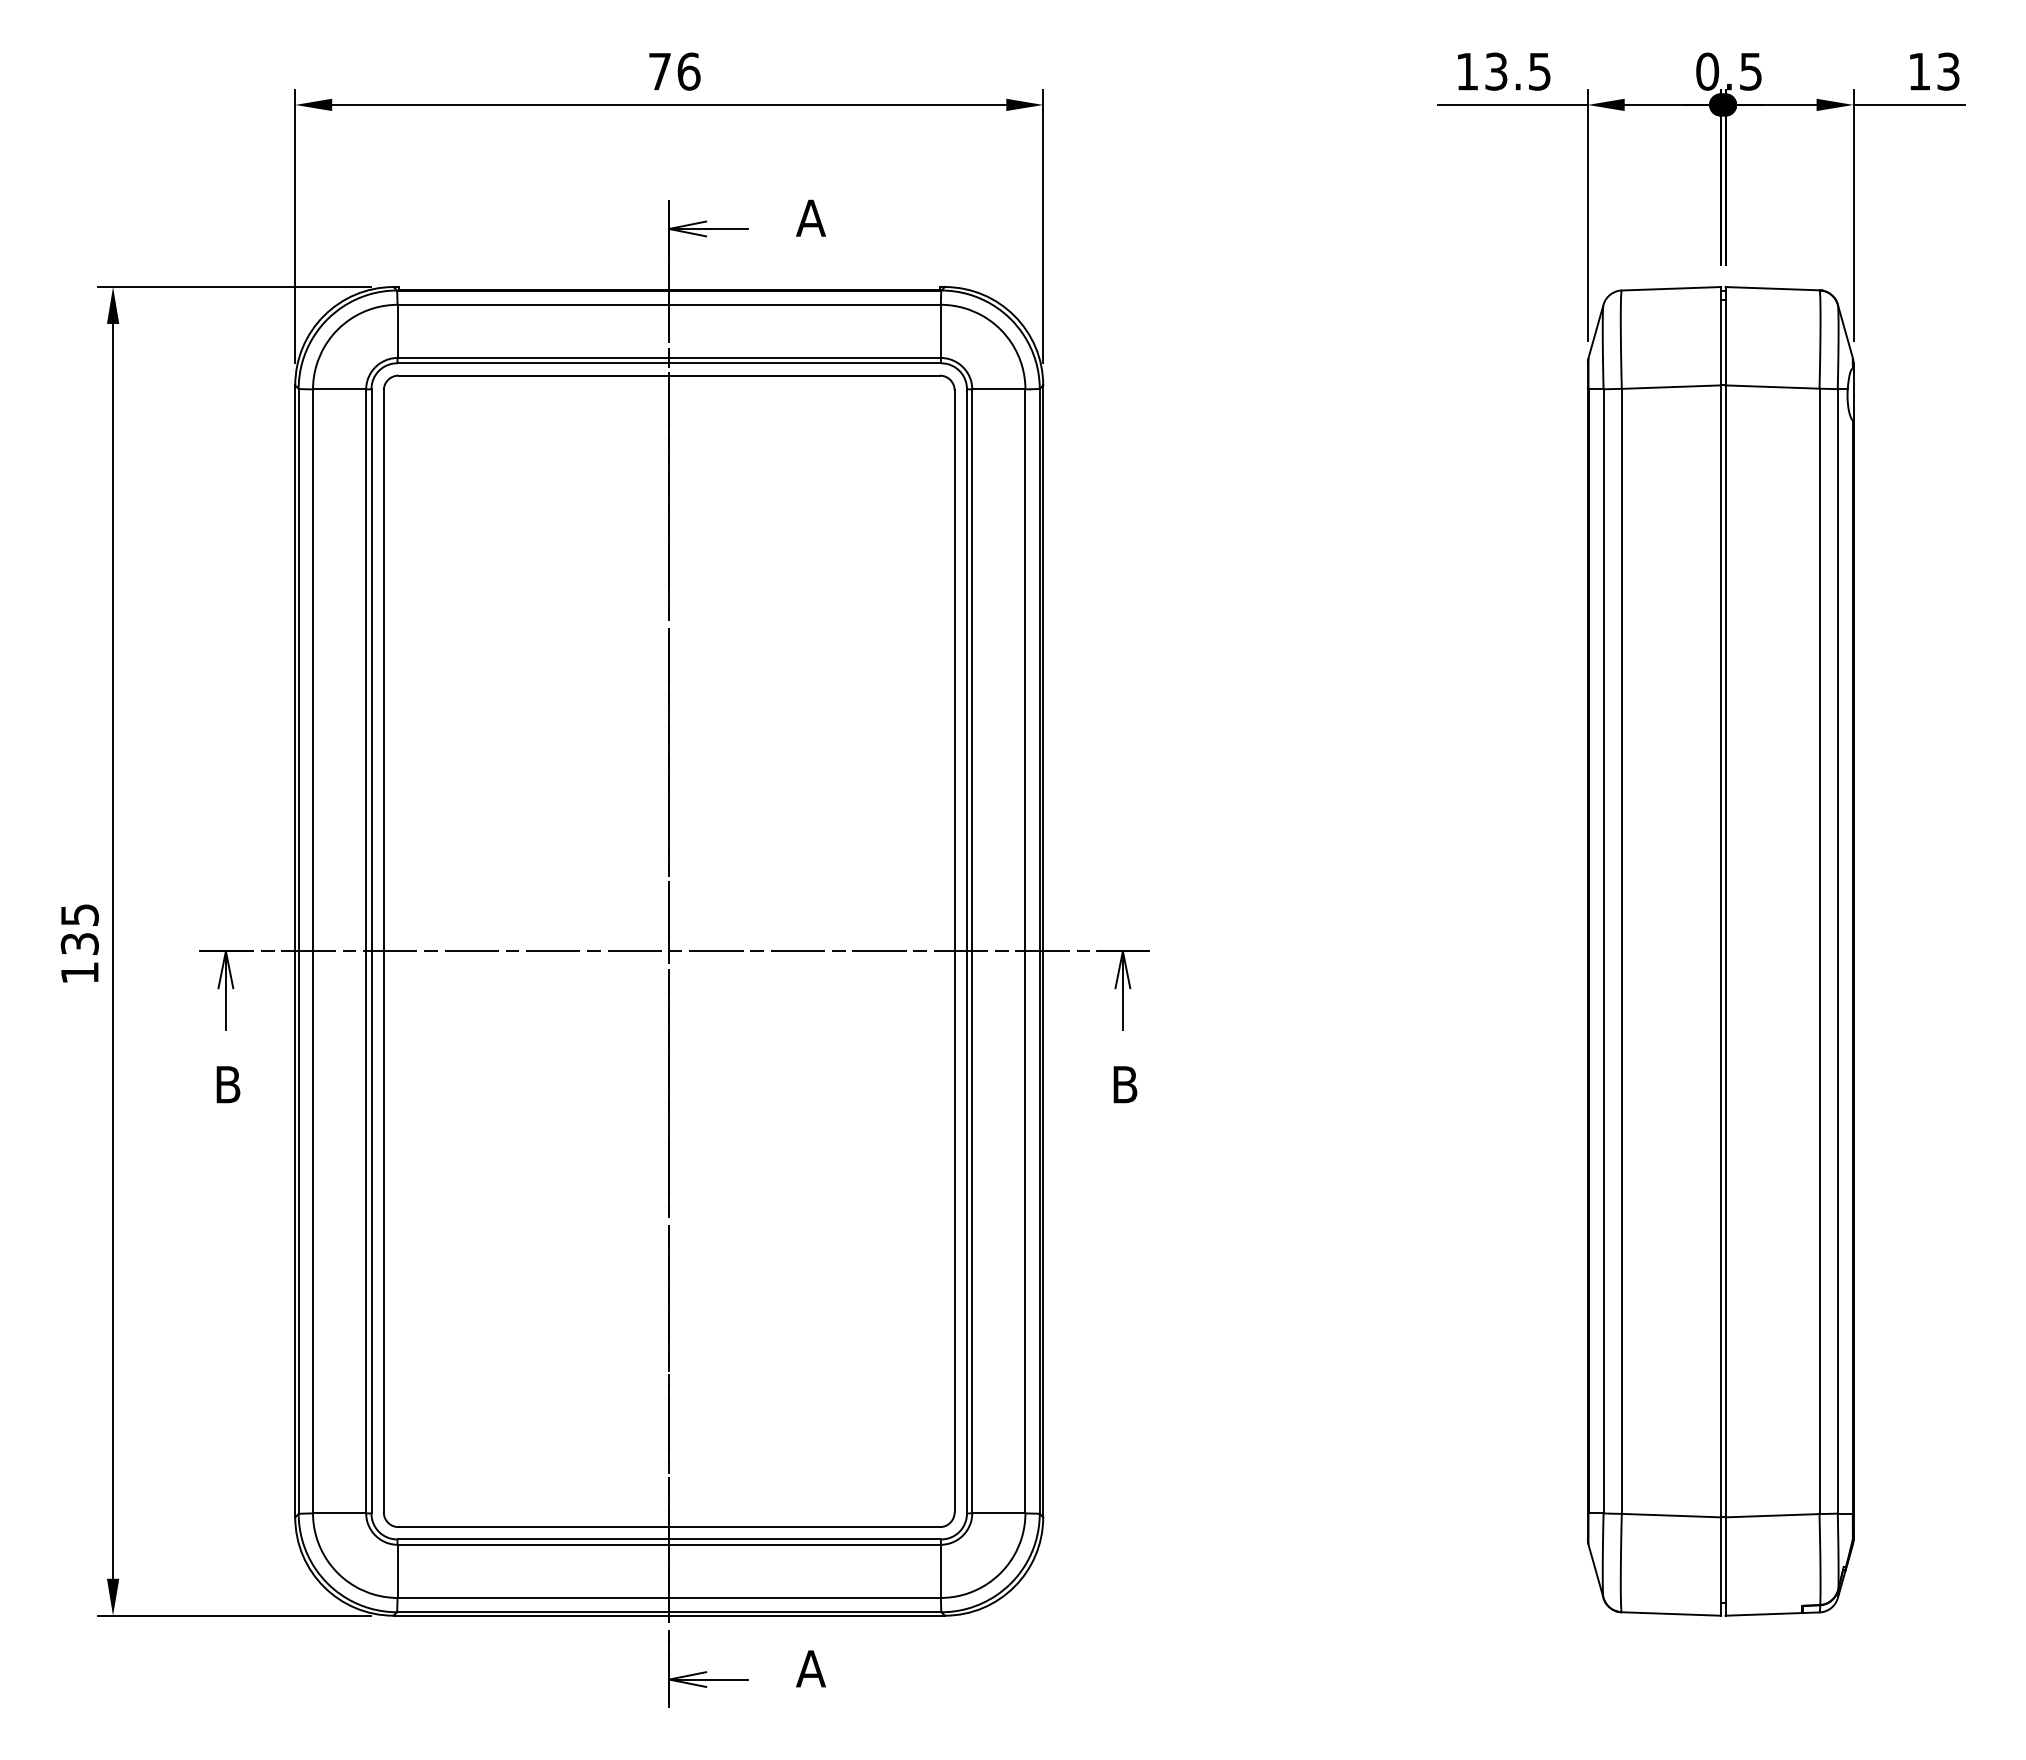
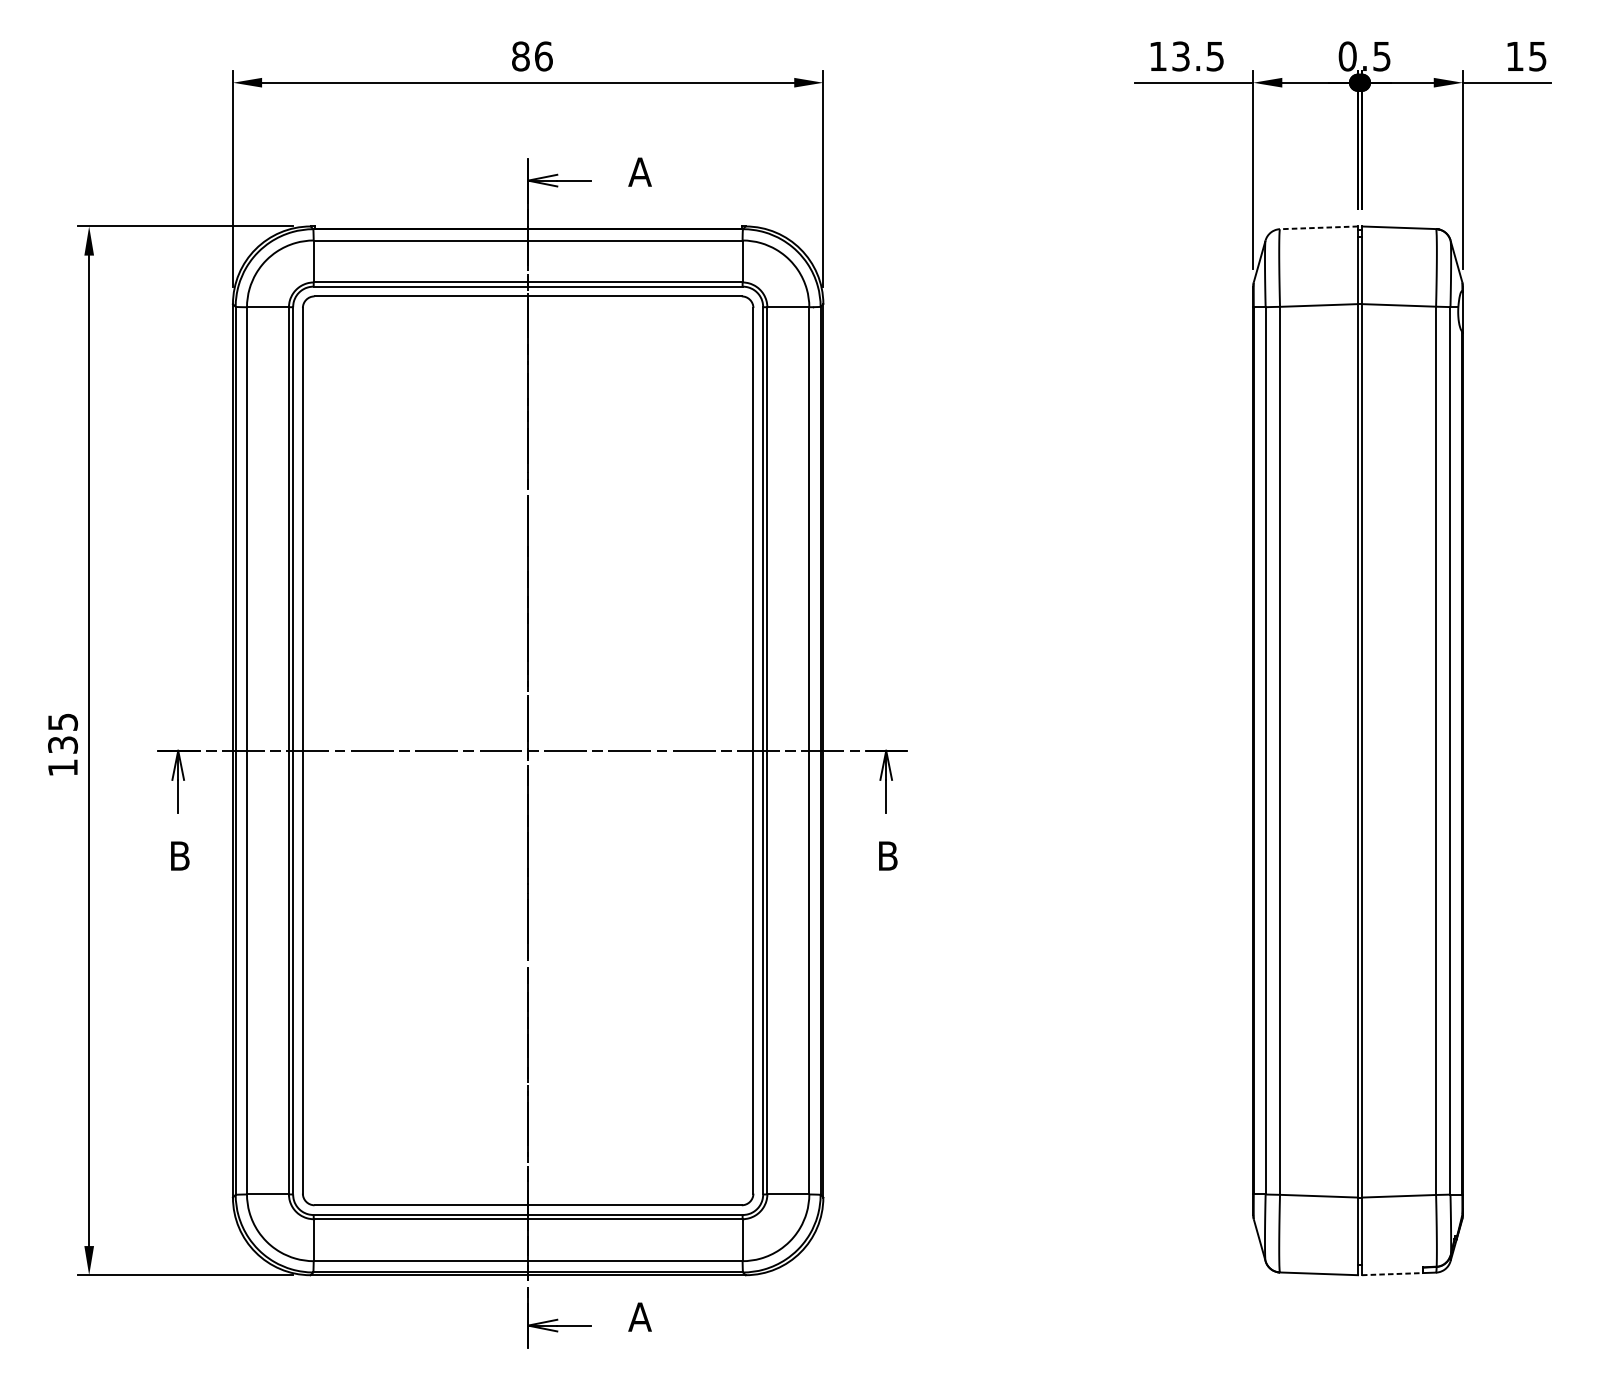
text: (1948, 70) -> (1537, 55), 13 -> 15
text: (659, 71) -> (520, 56), 76 -> 86
line: (1670, 288) -> (1318, 227), solid -> dashed
line: (1764, 1614) -> (1392, 1274), solid -> dashed

